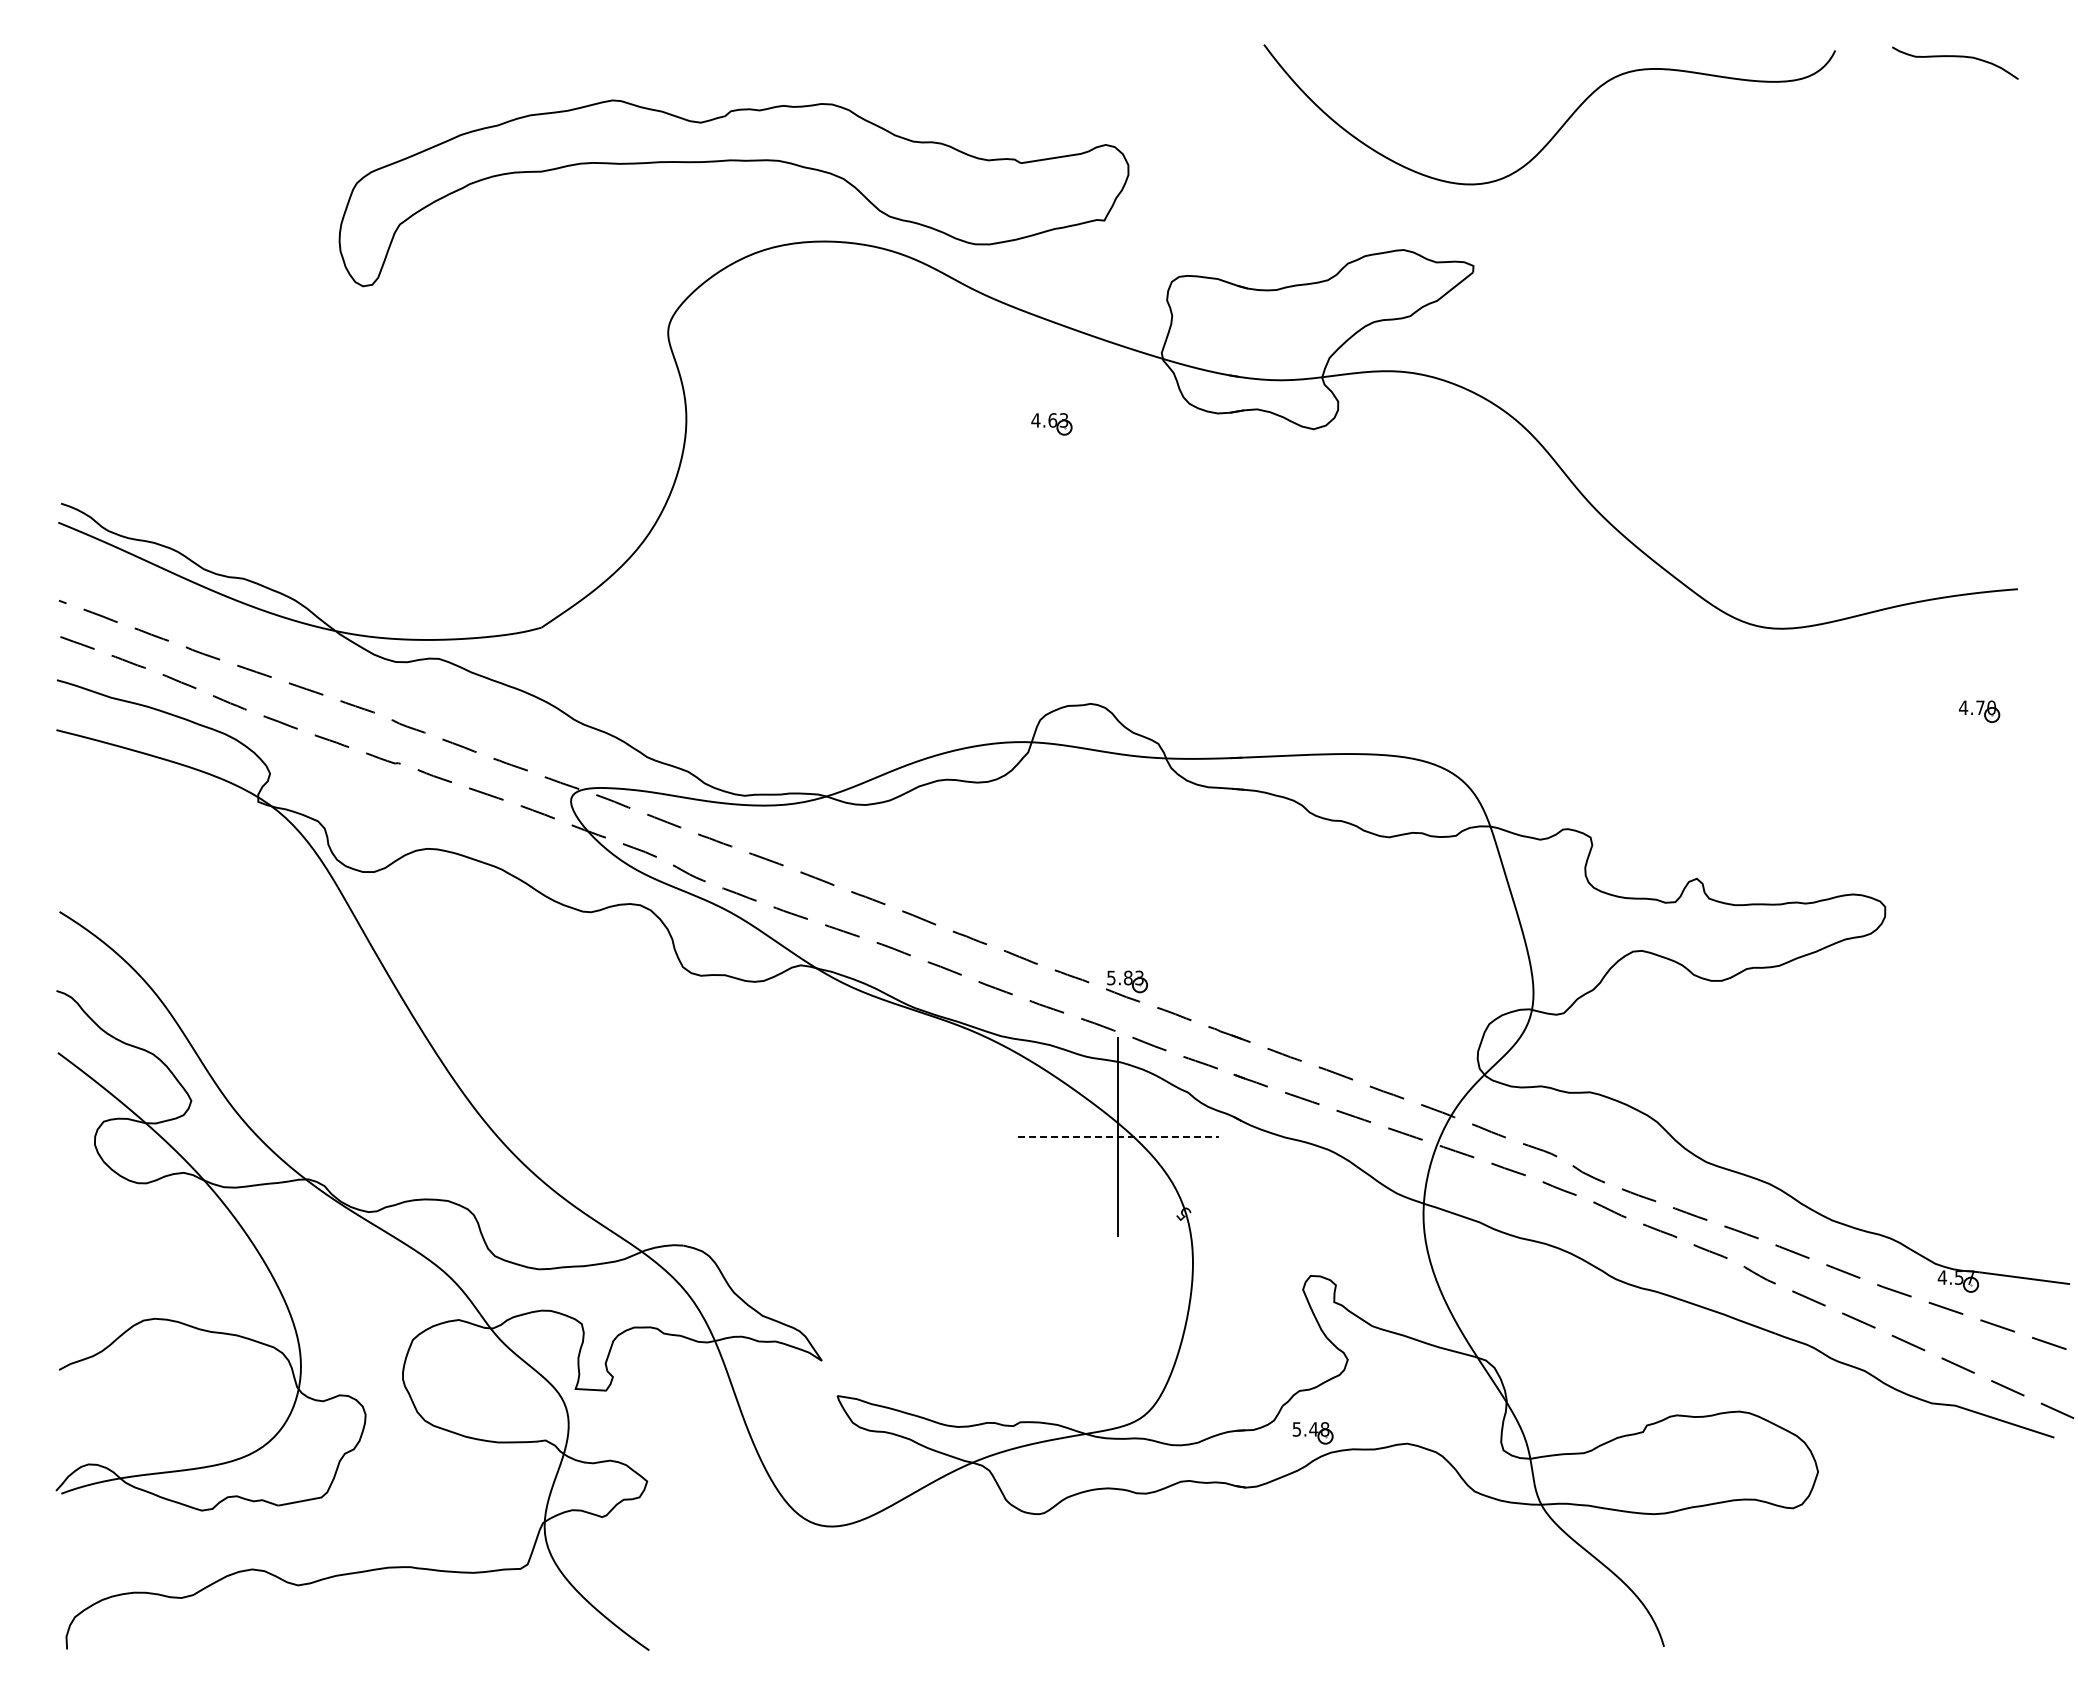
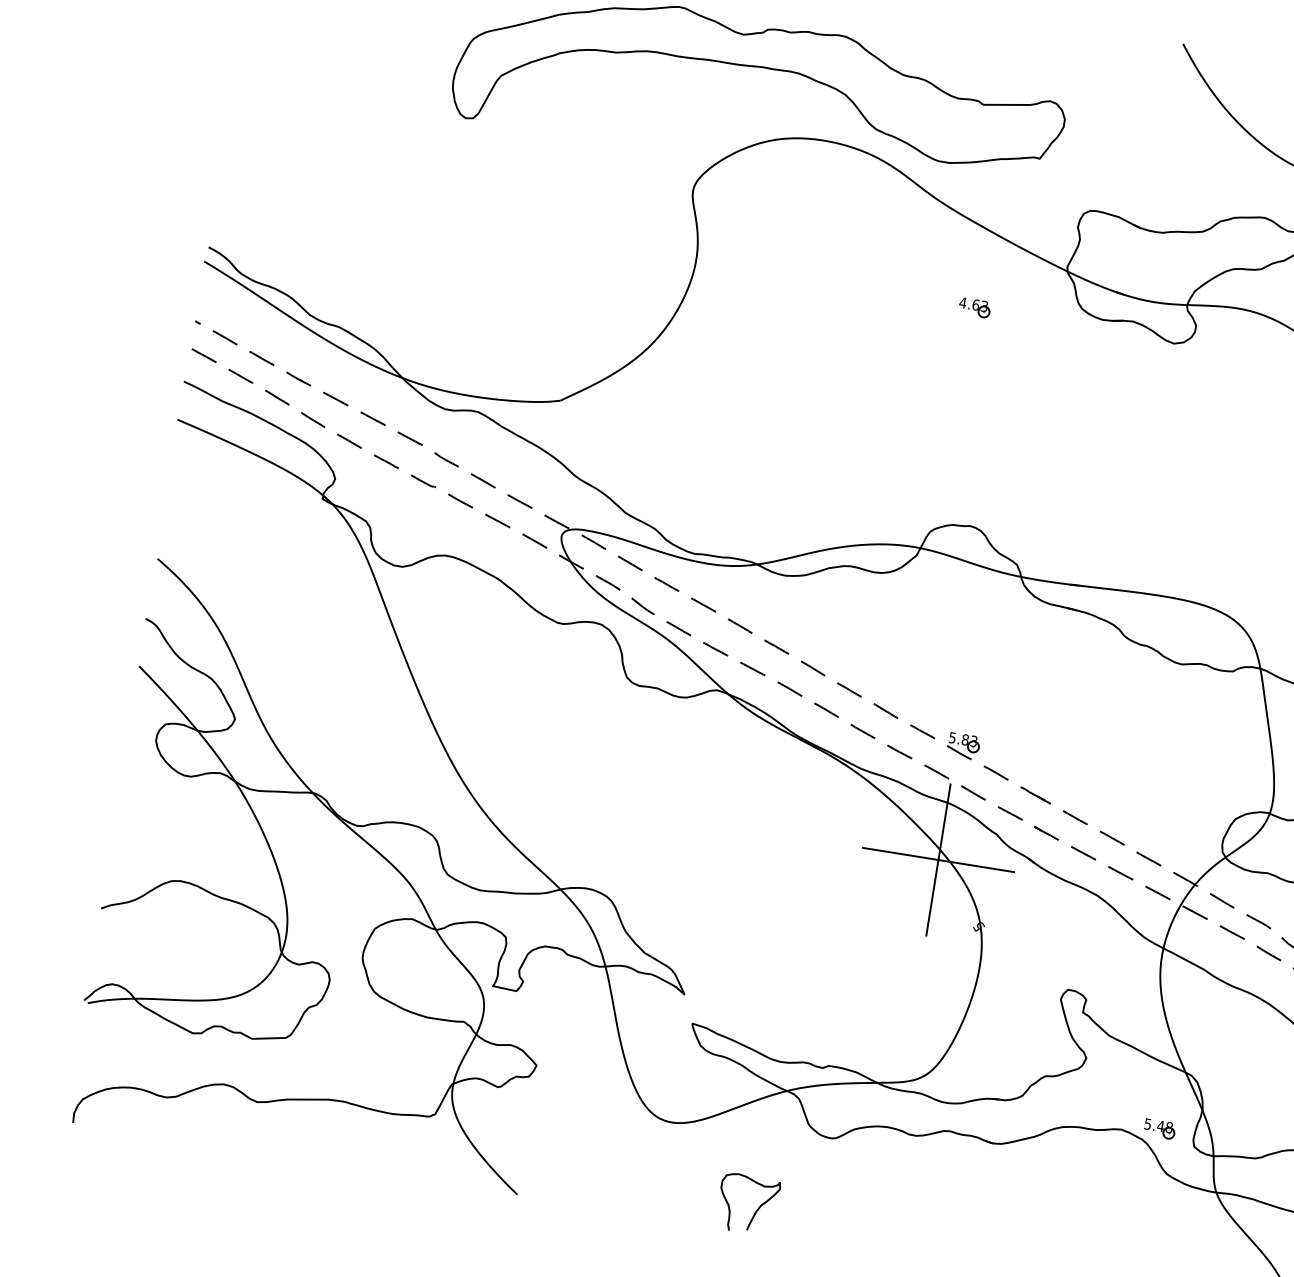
line: (1118, 1136) -> (938, 859), dashed -> solid
part: (1312, 1433) -> (1159, 1129), moved
curve: (957, 1621) -> (756, 1210), added

